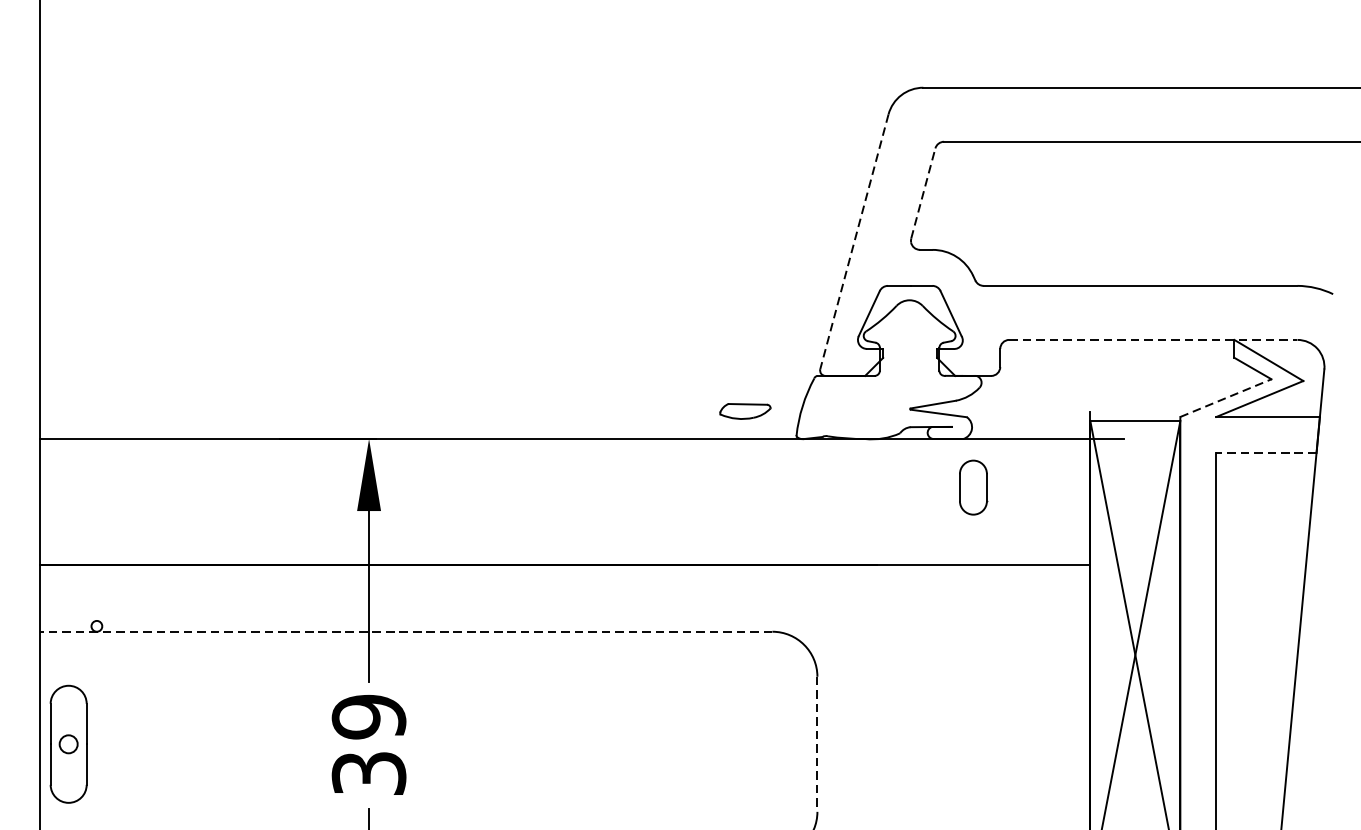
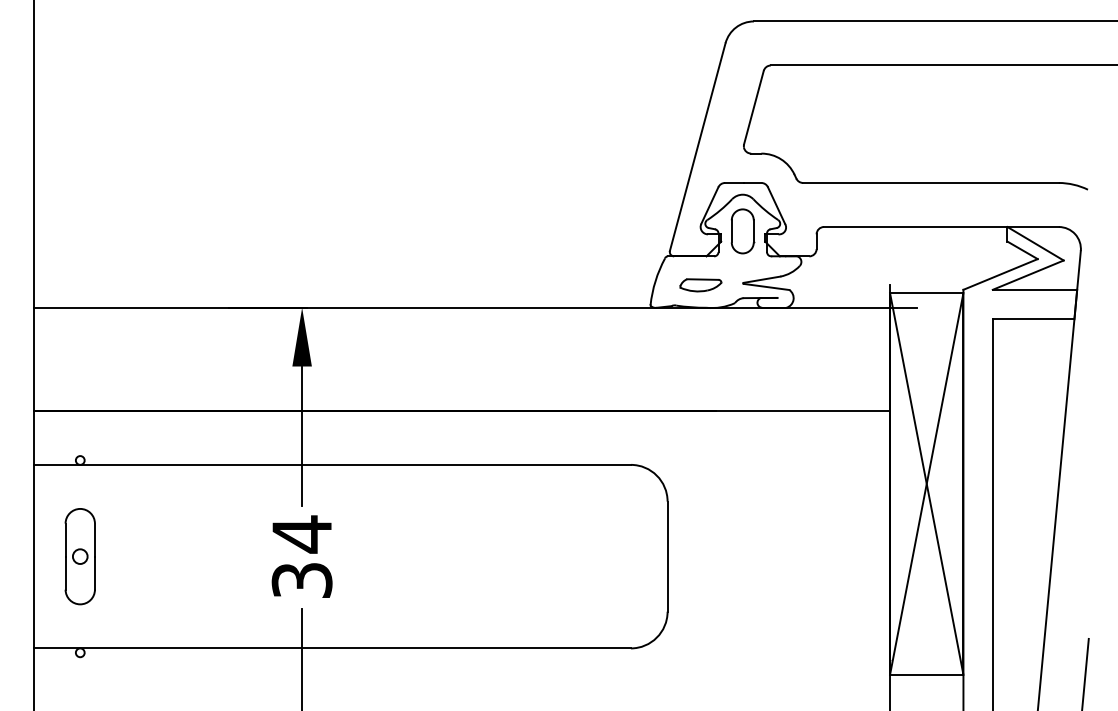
line: (924, 193) -> (754, 107), dashed -> solid
line: (854, 242) -> (697, 147), dashed -> solid
line: (1153, 340) -> (941, 227), dashed -> solid
line: (1227, 398) -> (1001, 274), dashed -> solid
part: (744, 411) -> (700, 285), moved
line: (1266, 453) -> (1033, 319), dashed -> solid
part: (973, 487) -> (742, 231), moved
line: (406, 631) -> (332, 464), dashed -> solid
text: (368, 717) -> (301, 534), 39 -> 34
part: (67, 744) -> (79, 556), moved
line: (817, 745) -> (667, 557), dashed -> solid

